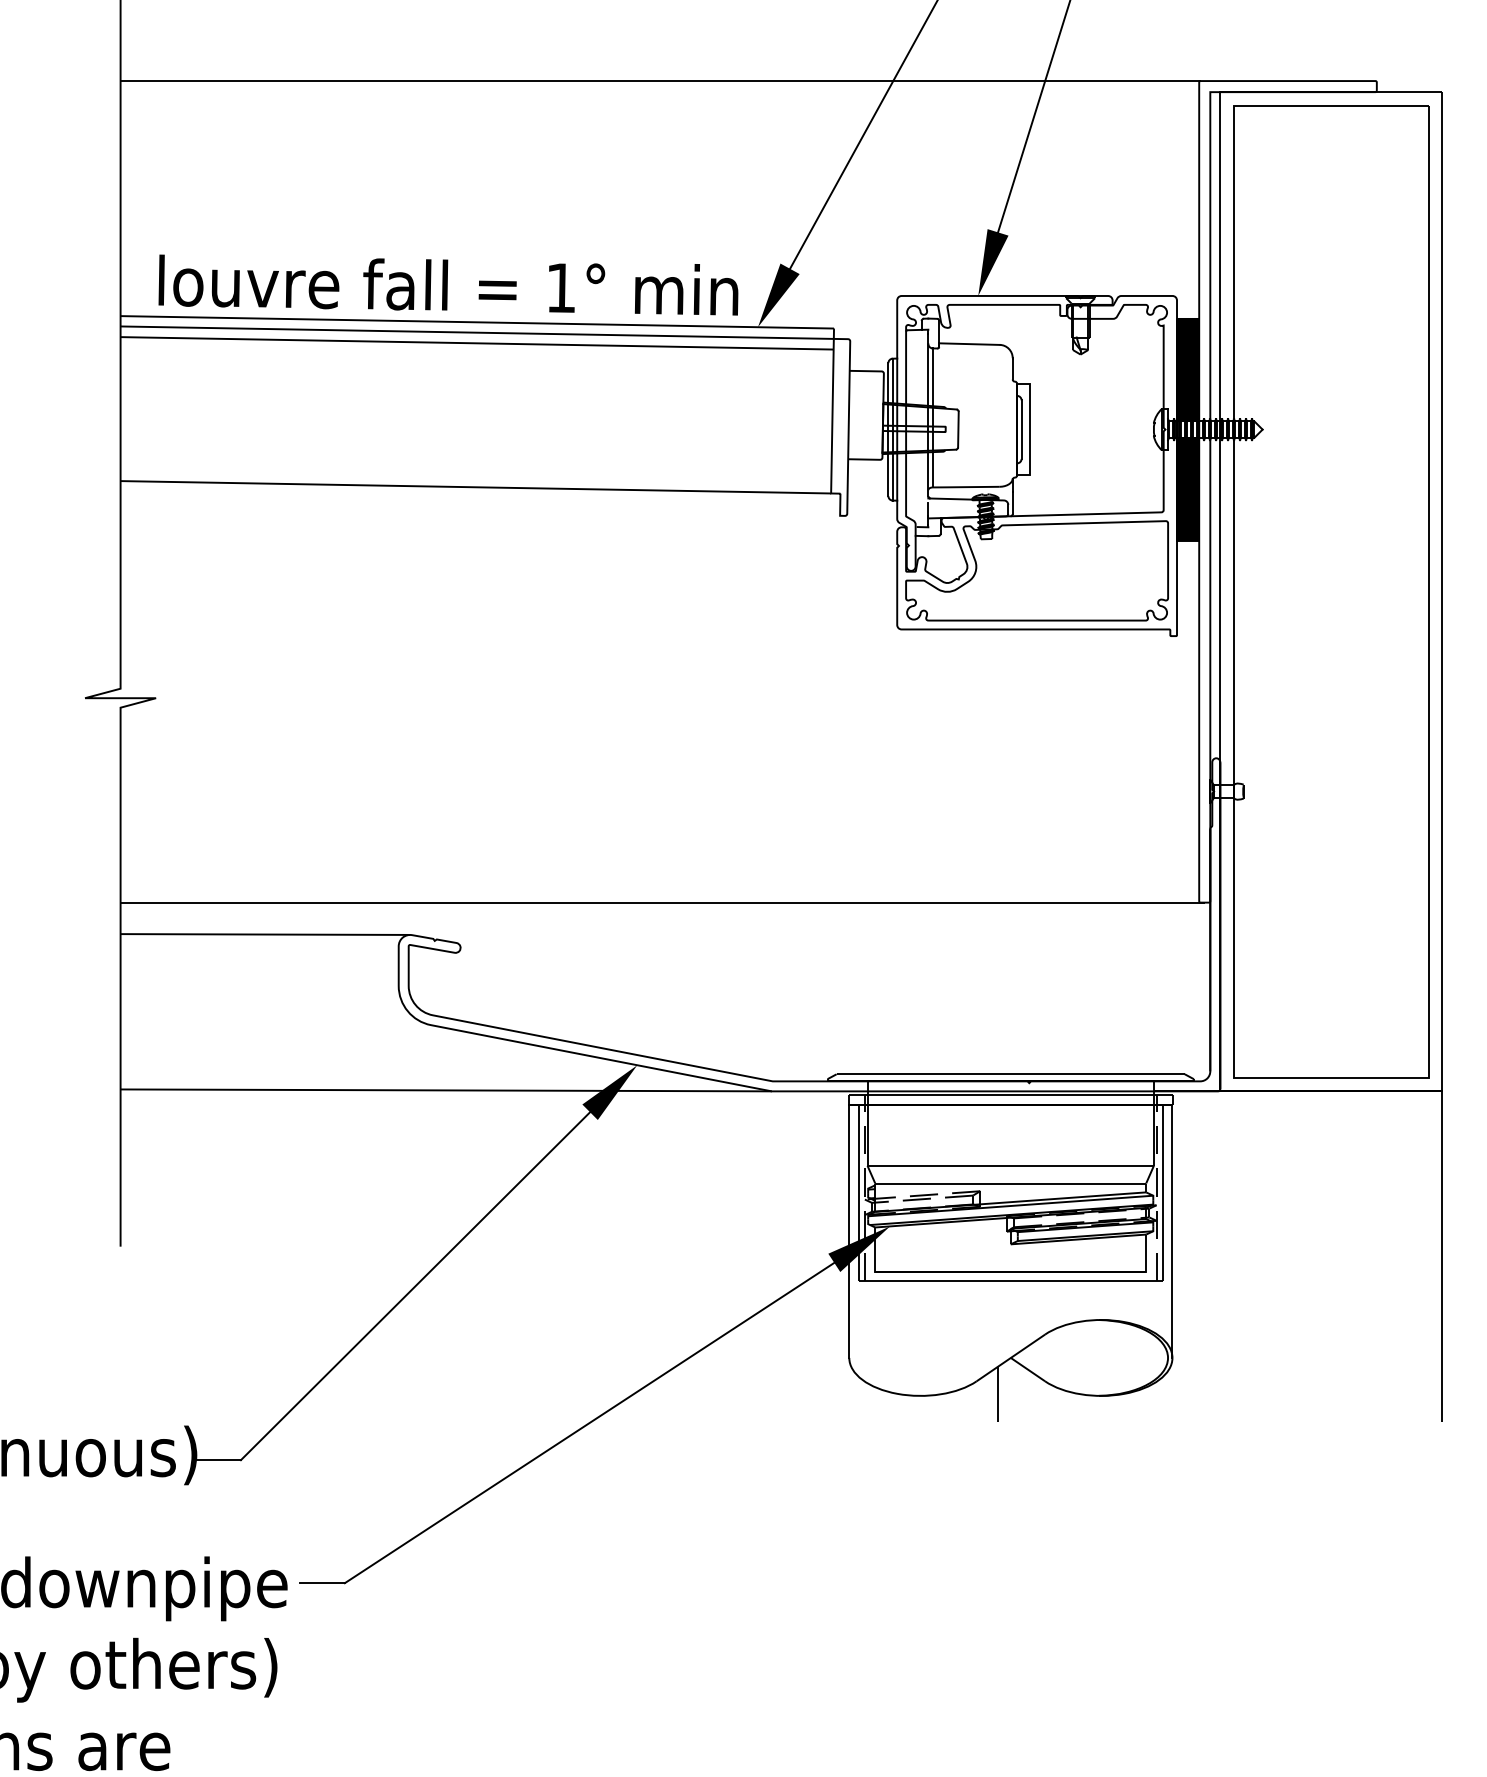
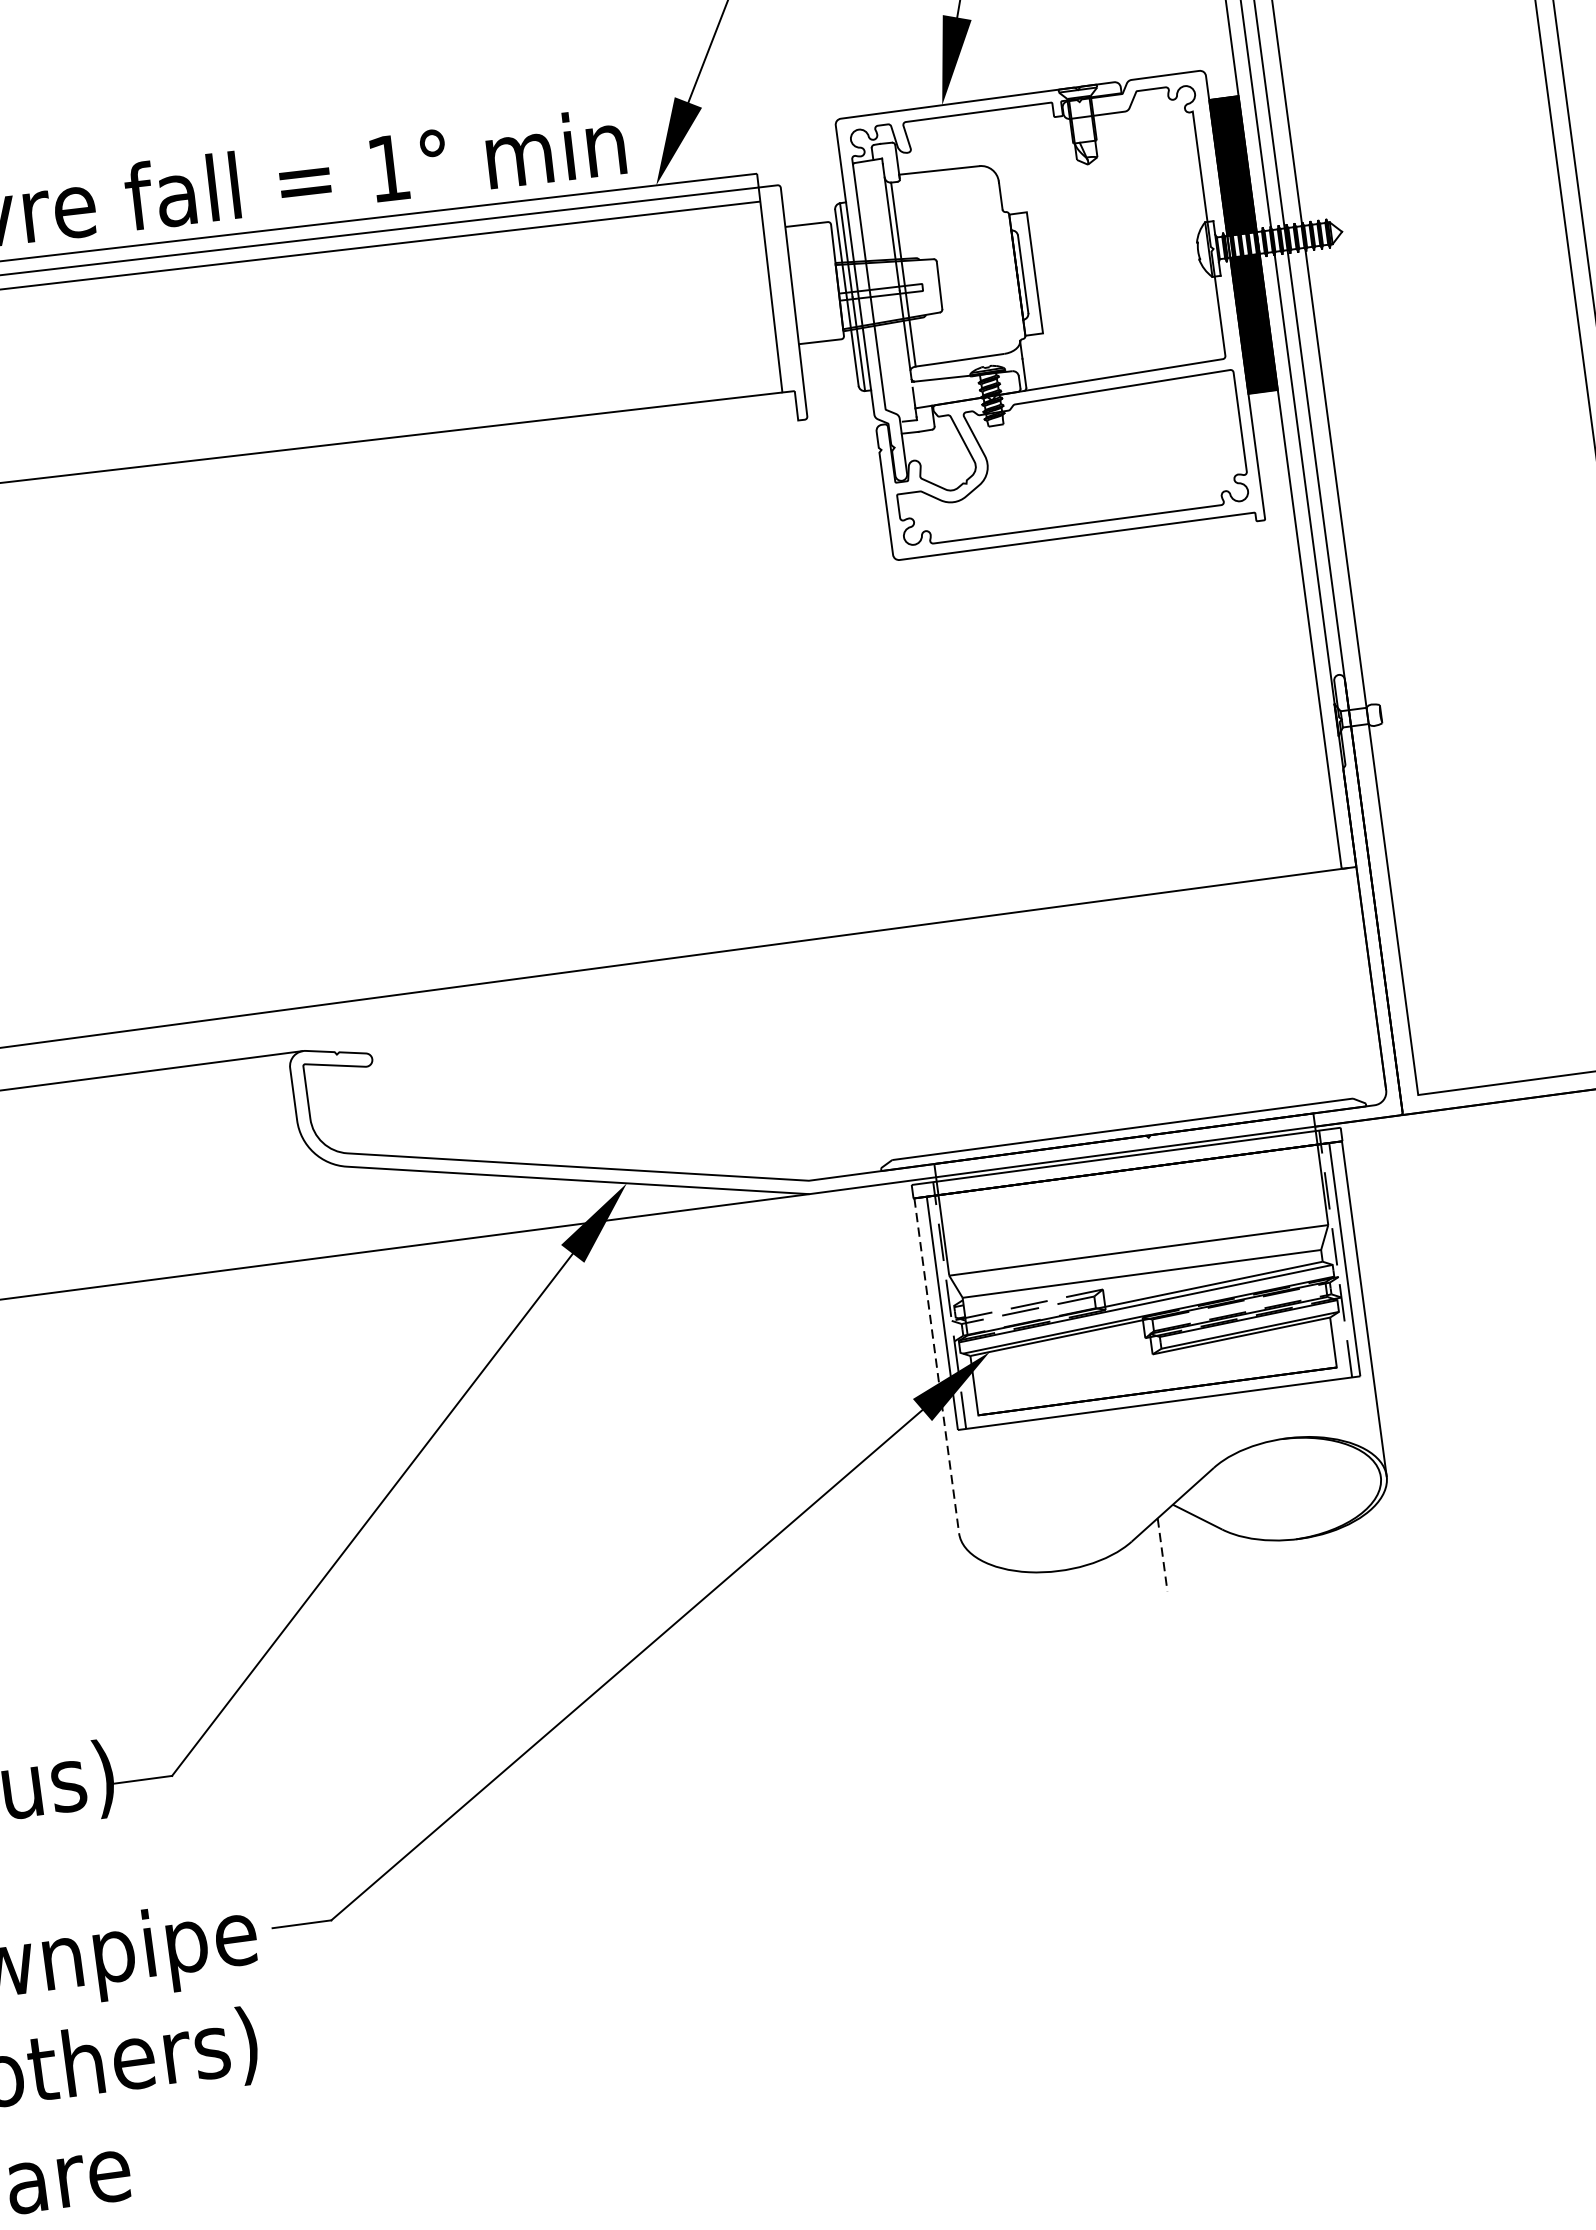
line: (849, 1231) -> (937, 1365), solid -> dashed
line: (998, 1394) -> (1162, 1555), solid -> dashed

